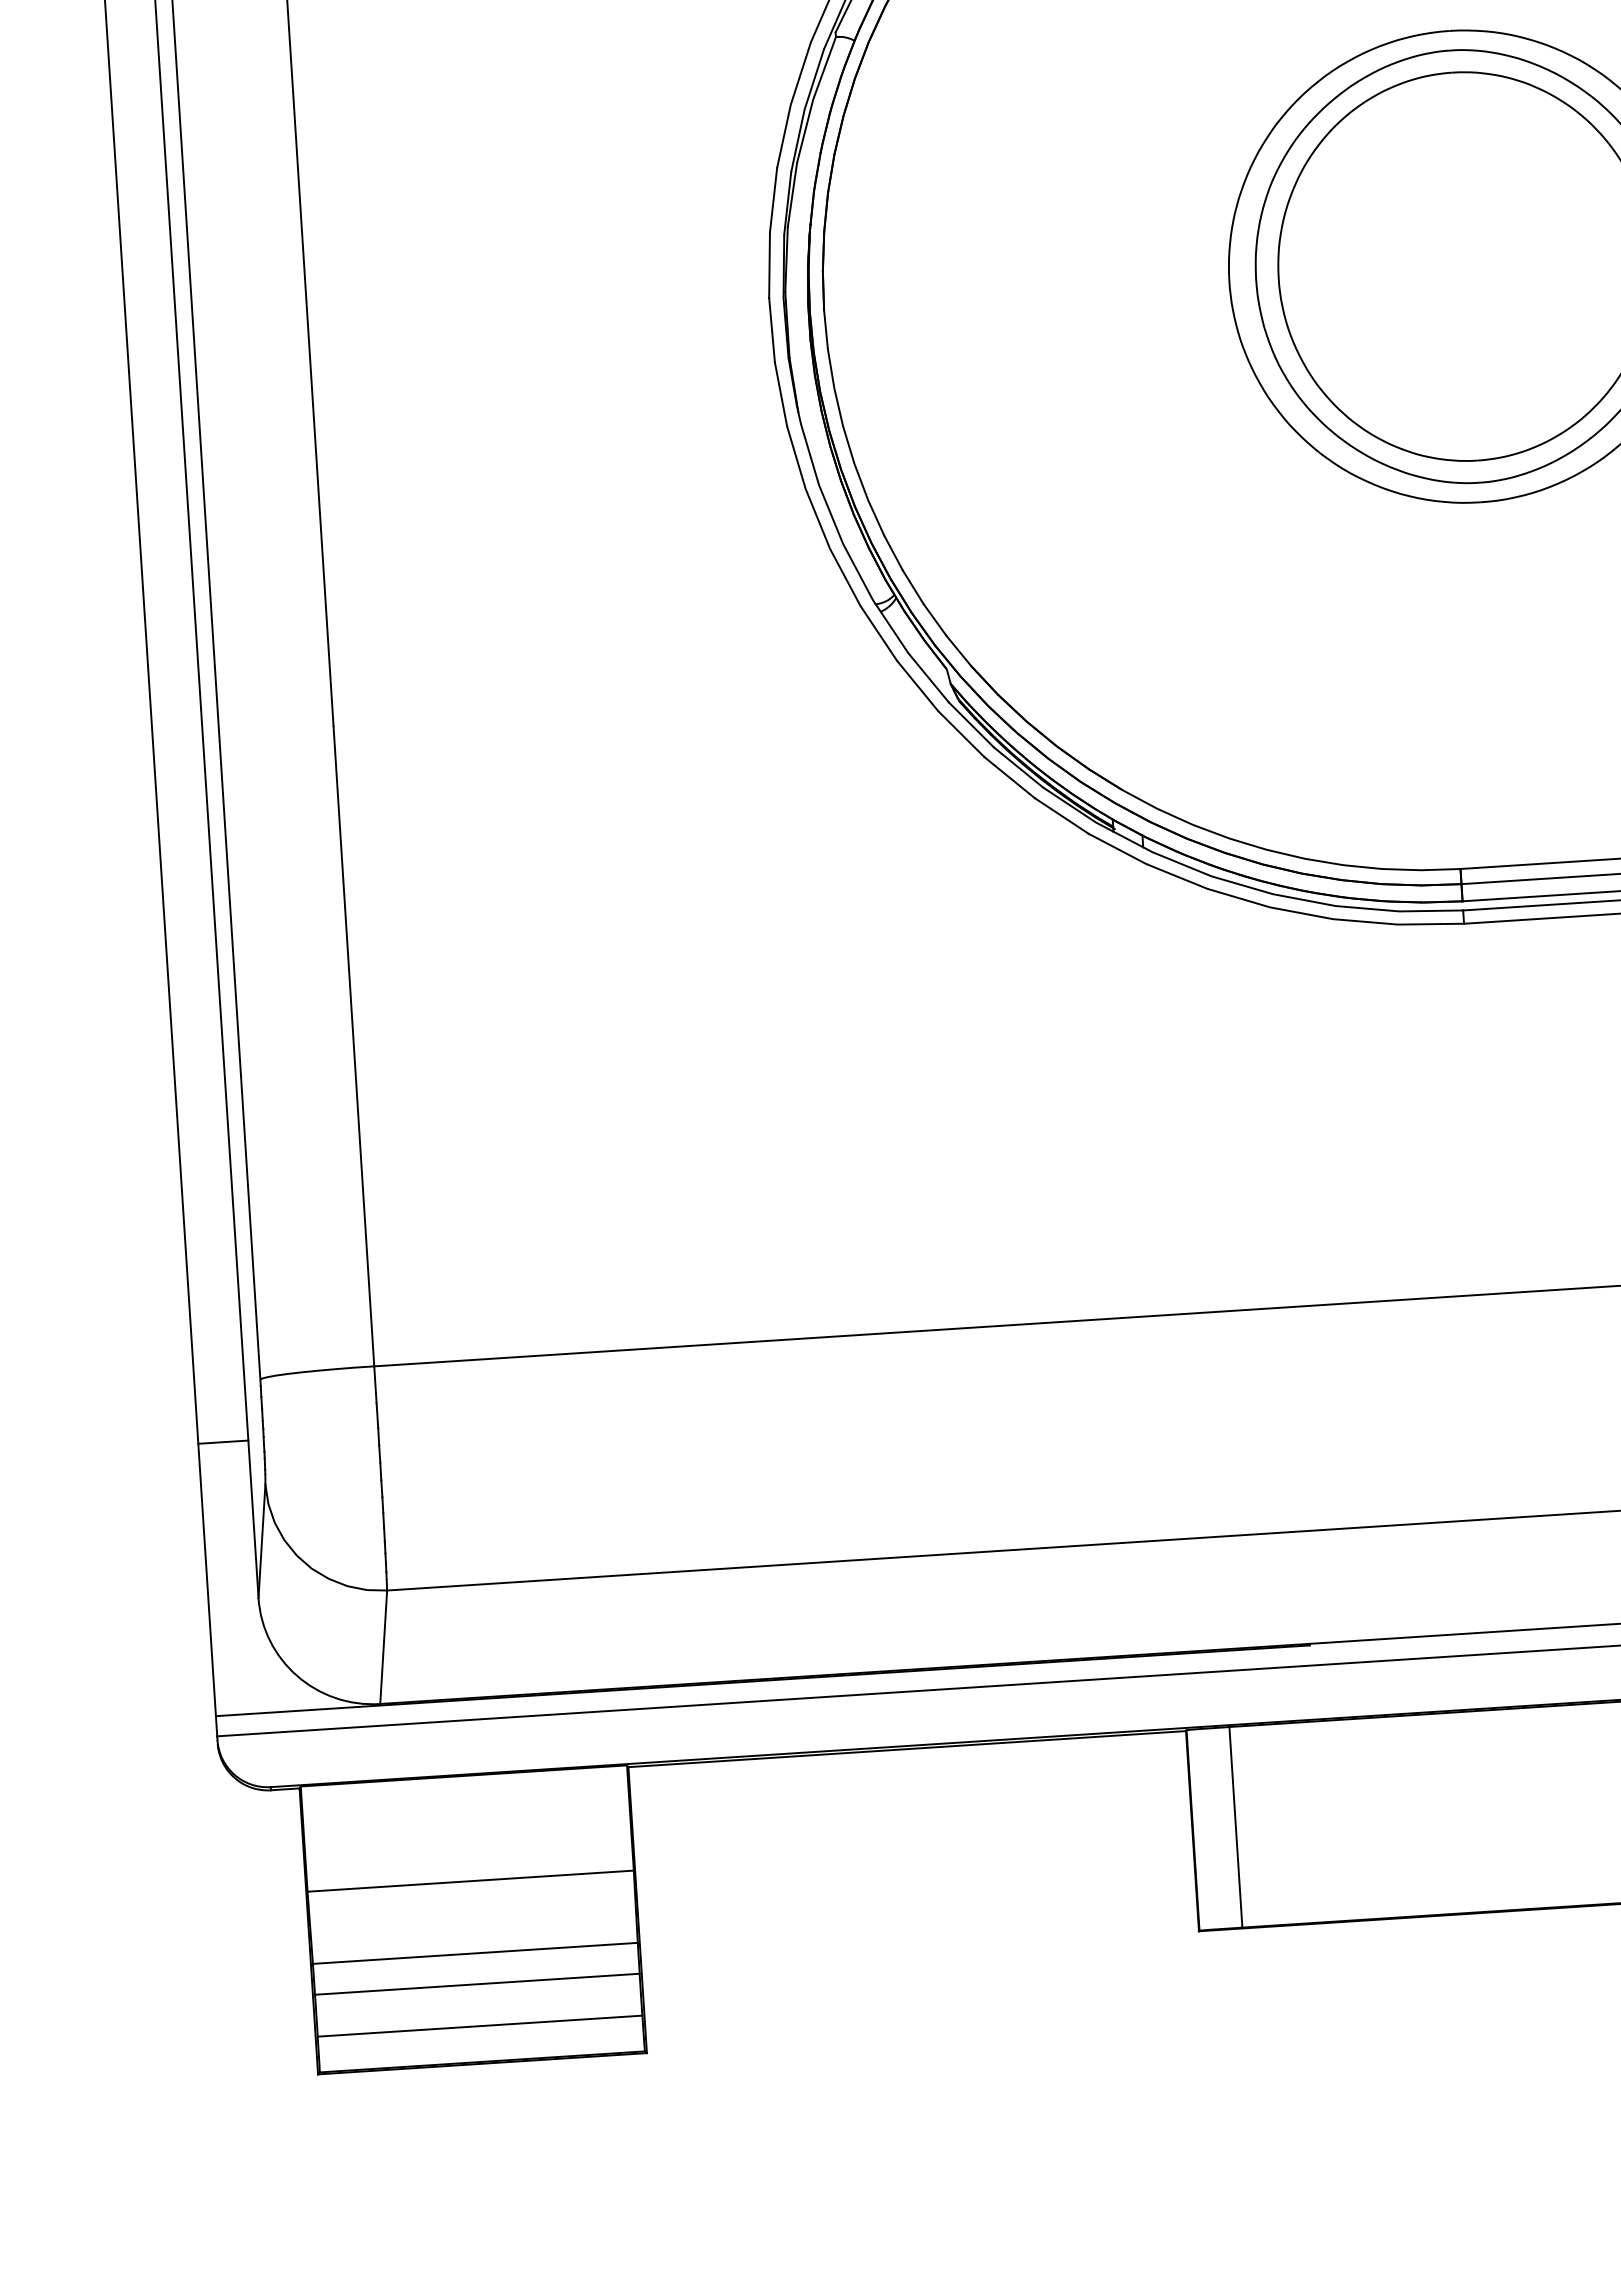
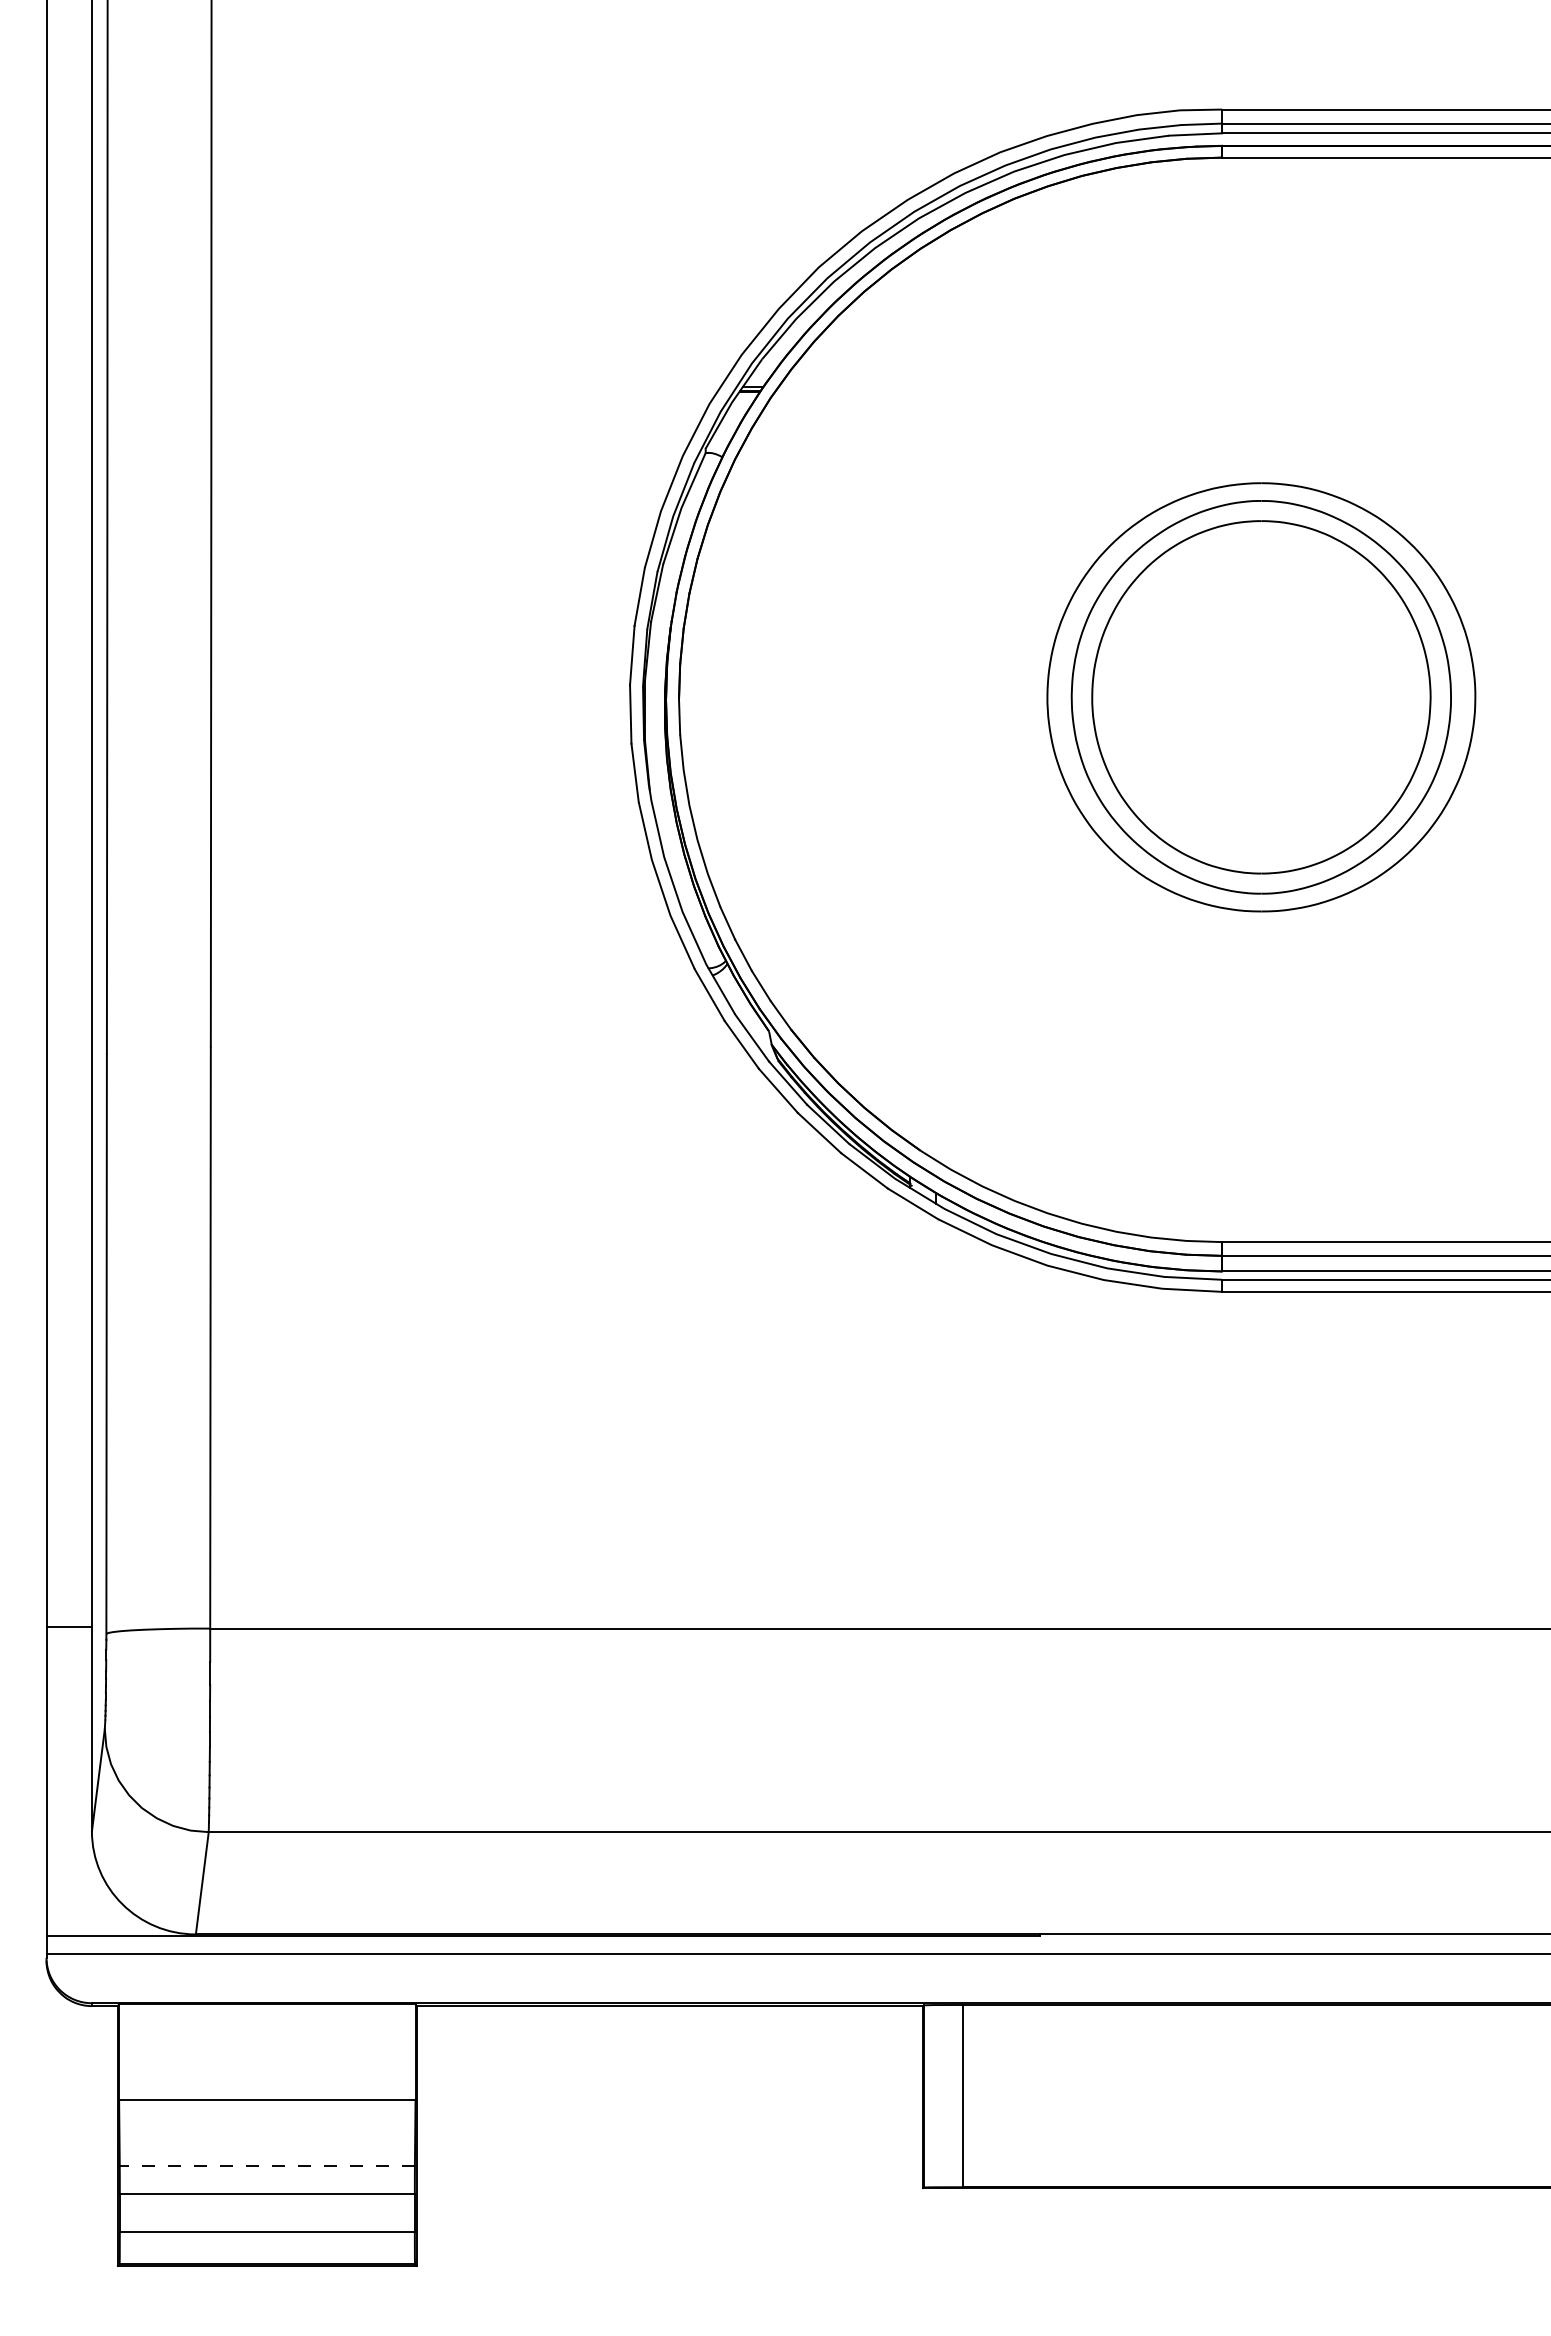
line: (222, 1442) -> (68, 1627), moved
line: (475, 1953) -> (267, 2165), solid -> dashed

